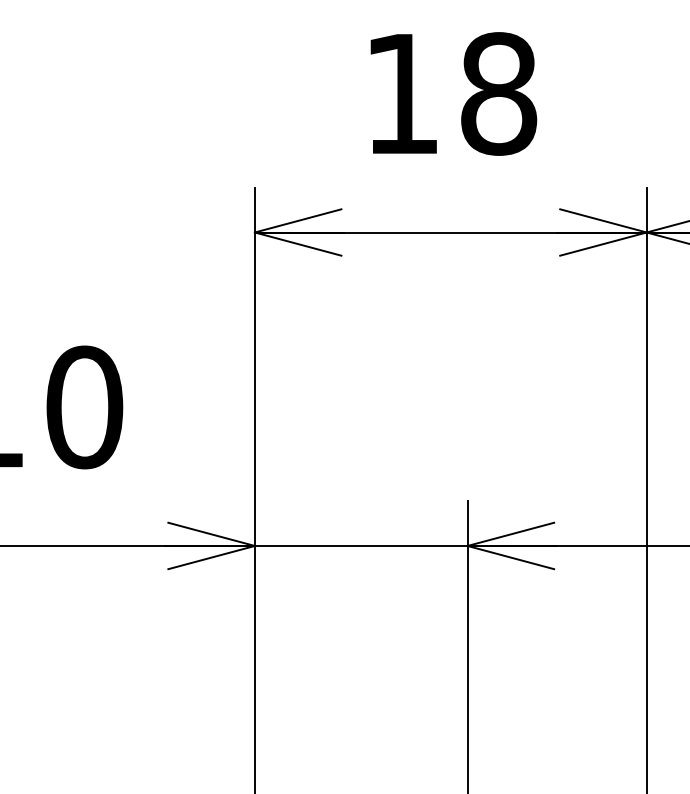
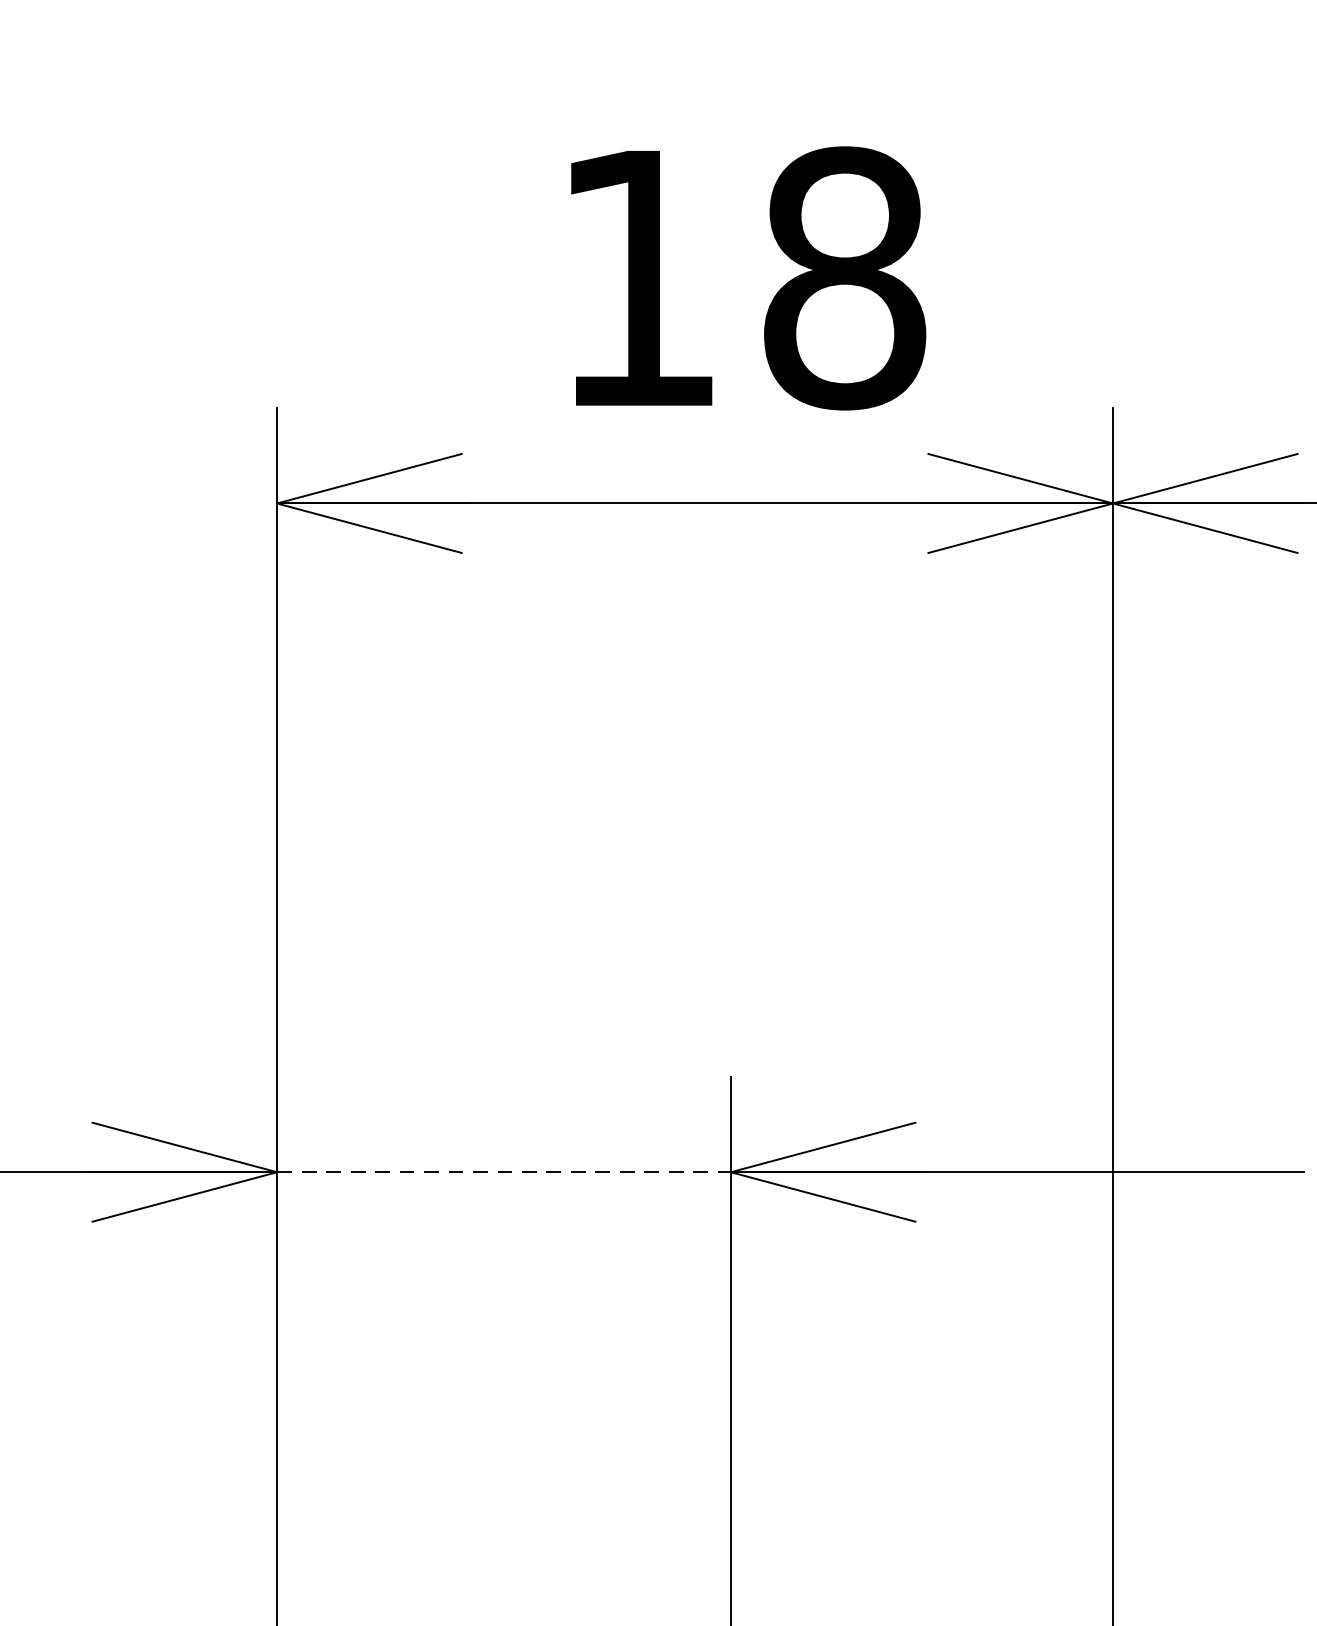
text: (453, 93) -> (747, 277), moved
line: (361, 545) -> (504, 1171), solid -> dashed

